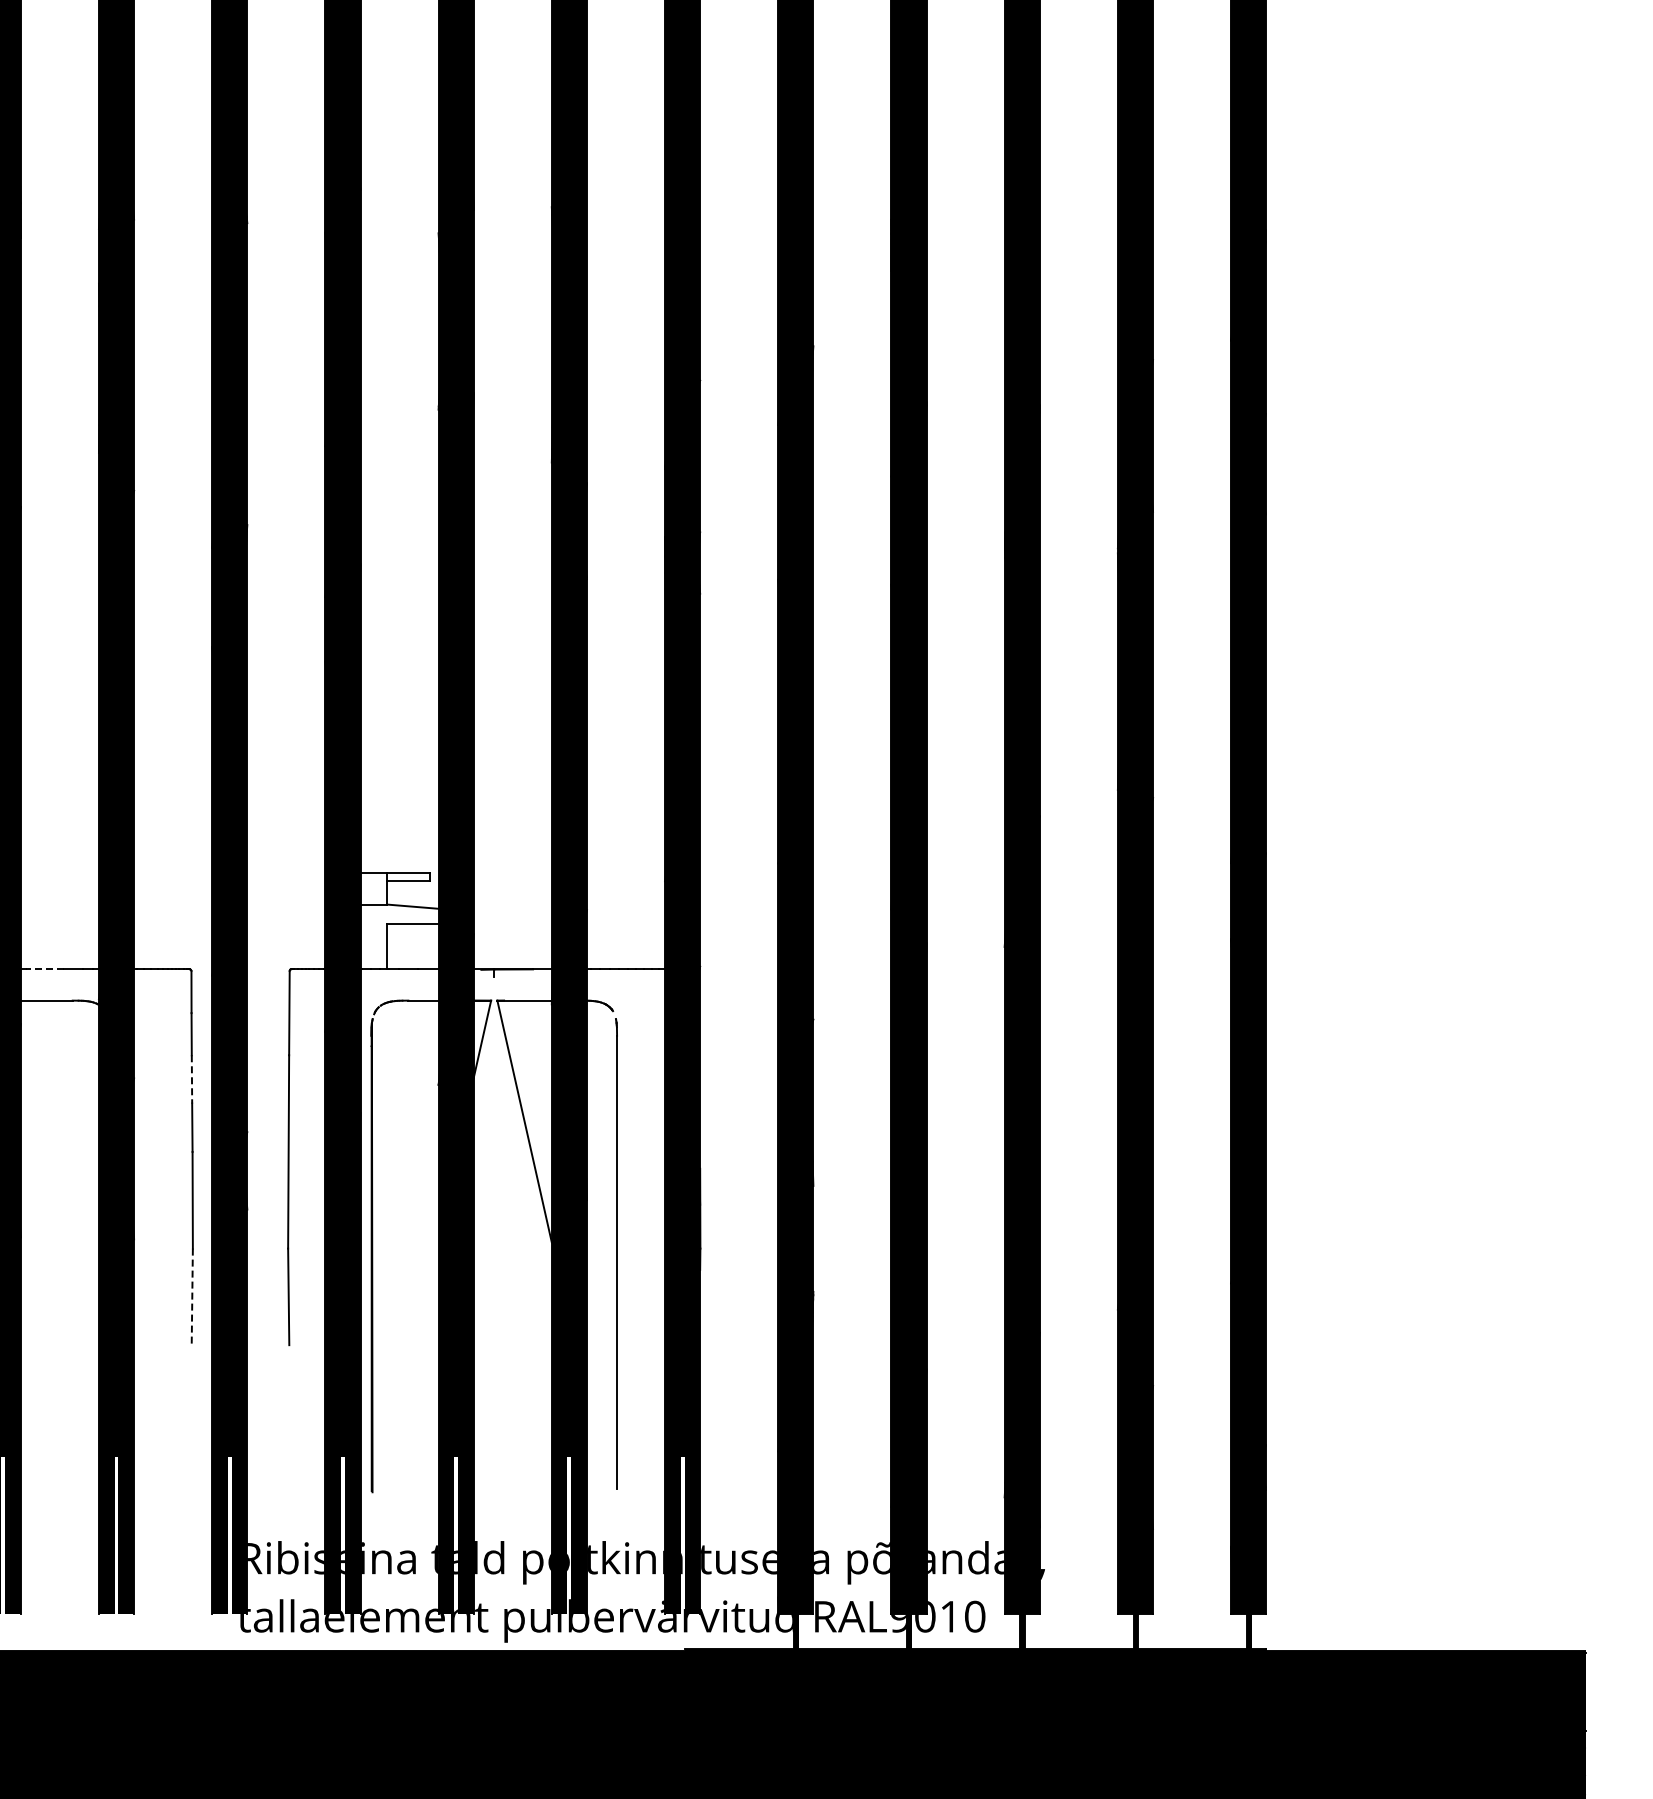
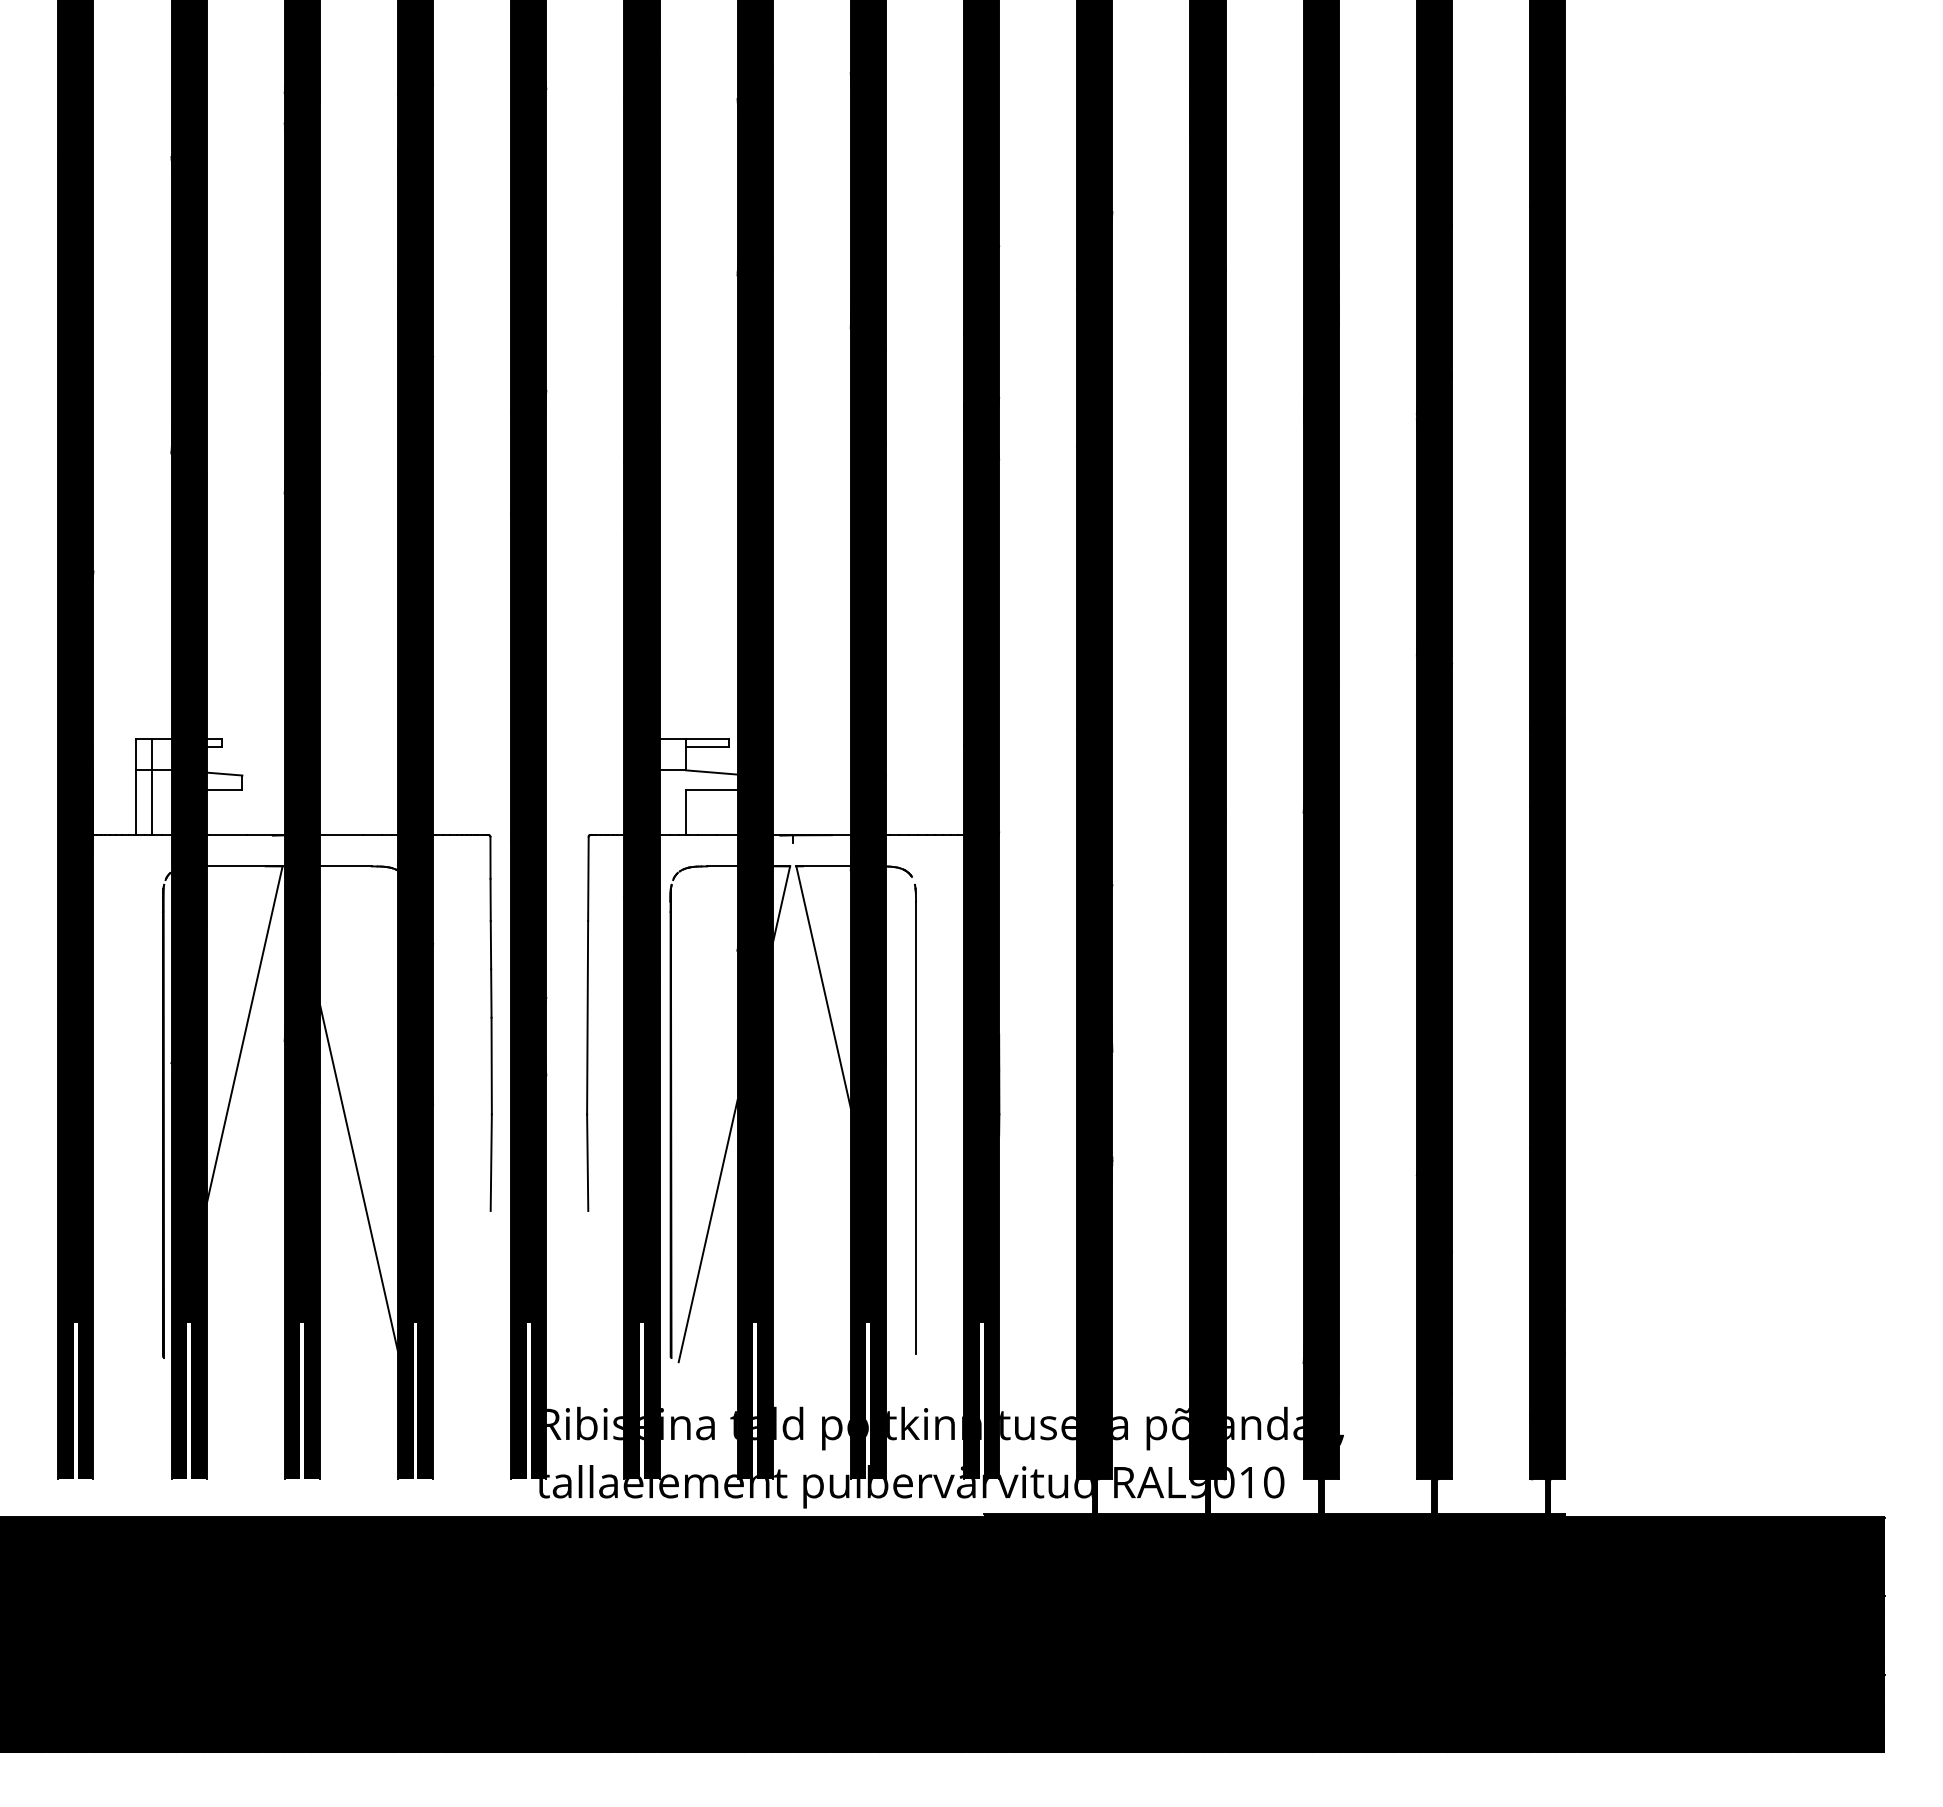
line: (44, 969) -> (343, 835), dashed -> solid
line: (191, 1079) -> (490, 945), dashed -> solid
line: (192, 1297) -> (491, 1163), dashed -> solid
line: (59, 1311) -> (358, 1177), added
line: (408, 1365) -> (707, 1231), added

